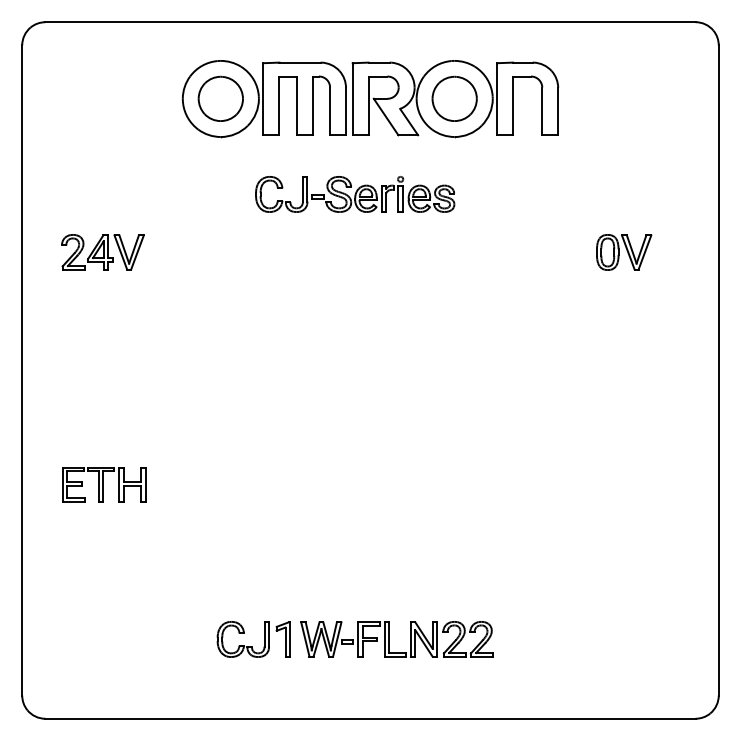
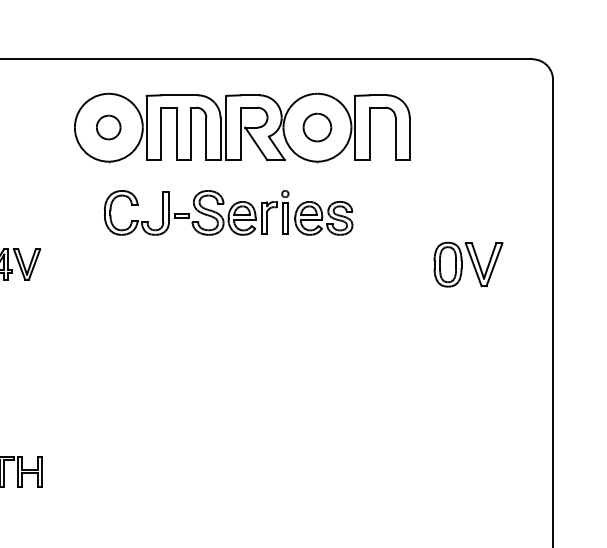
part: (220, 98) -> (108, 127), size x0.6
part: (454, 98) -> (317, 127), size x0.7
part: (355, 194) -> (228, 212), size x1.4
part: (624, 252) -> (468, 264), size x1.4

